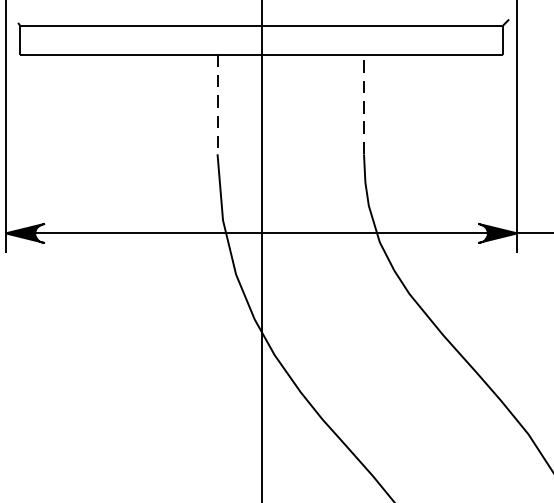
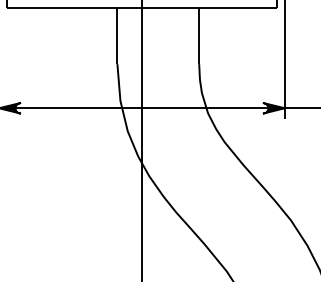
line: (217, 104) -> (117, 36), dashed -> solid
line: (364, 104) -> (199, 36), dashed -> solid

